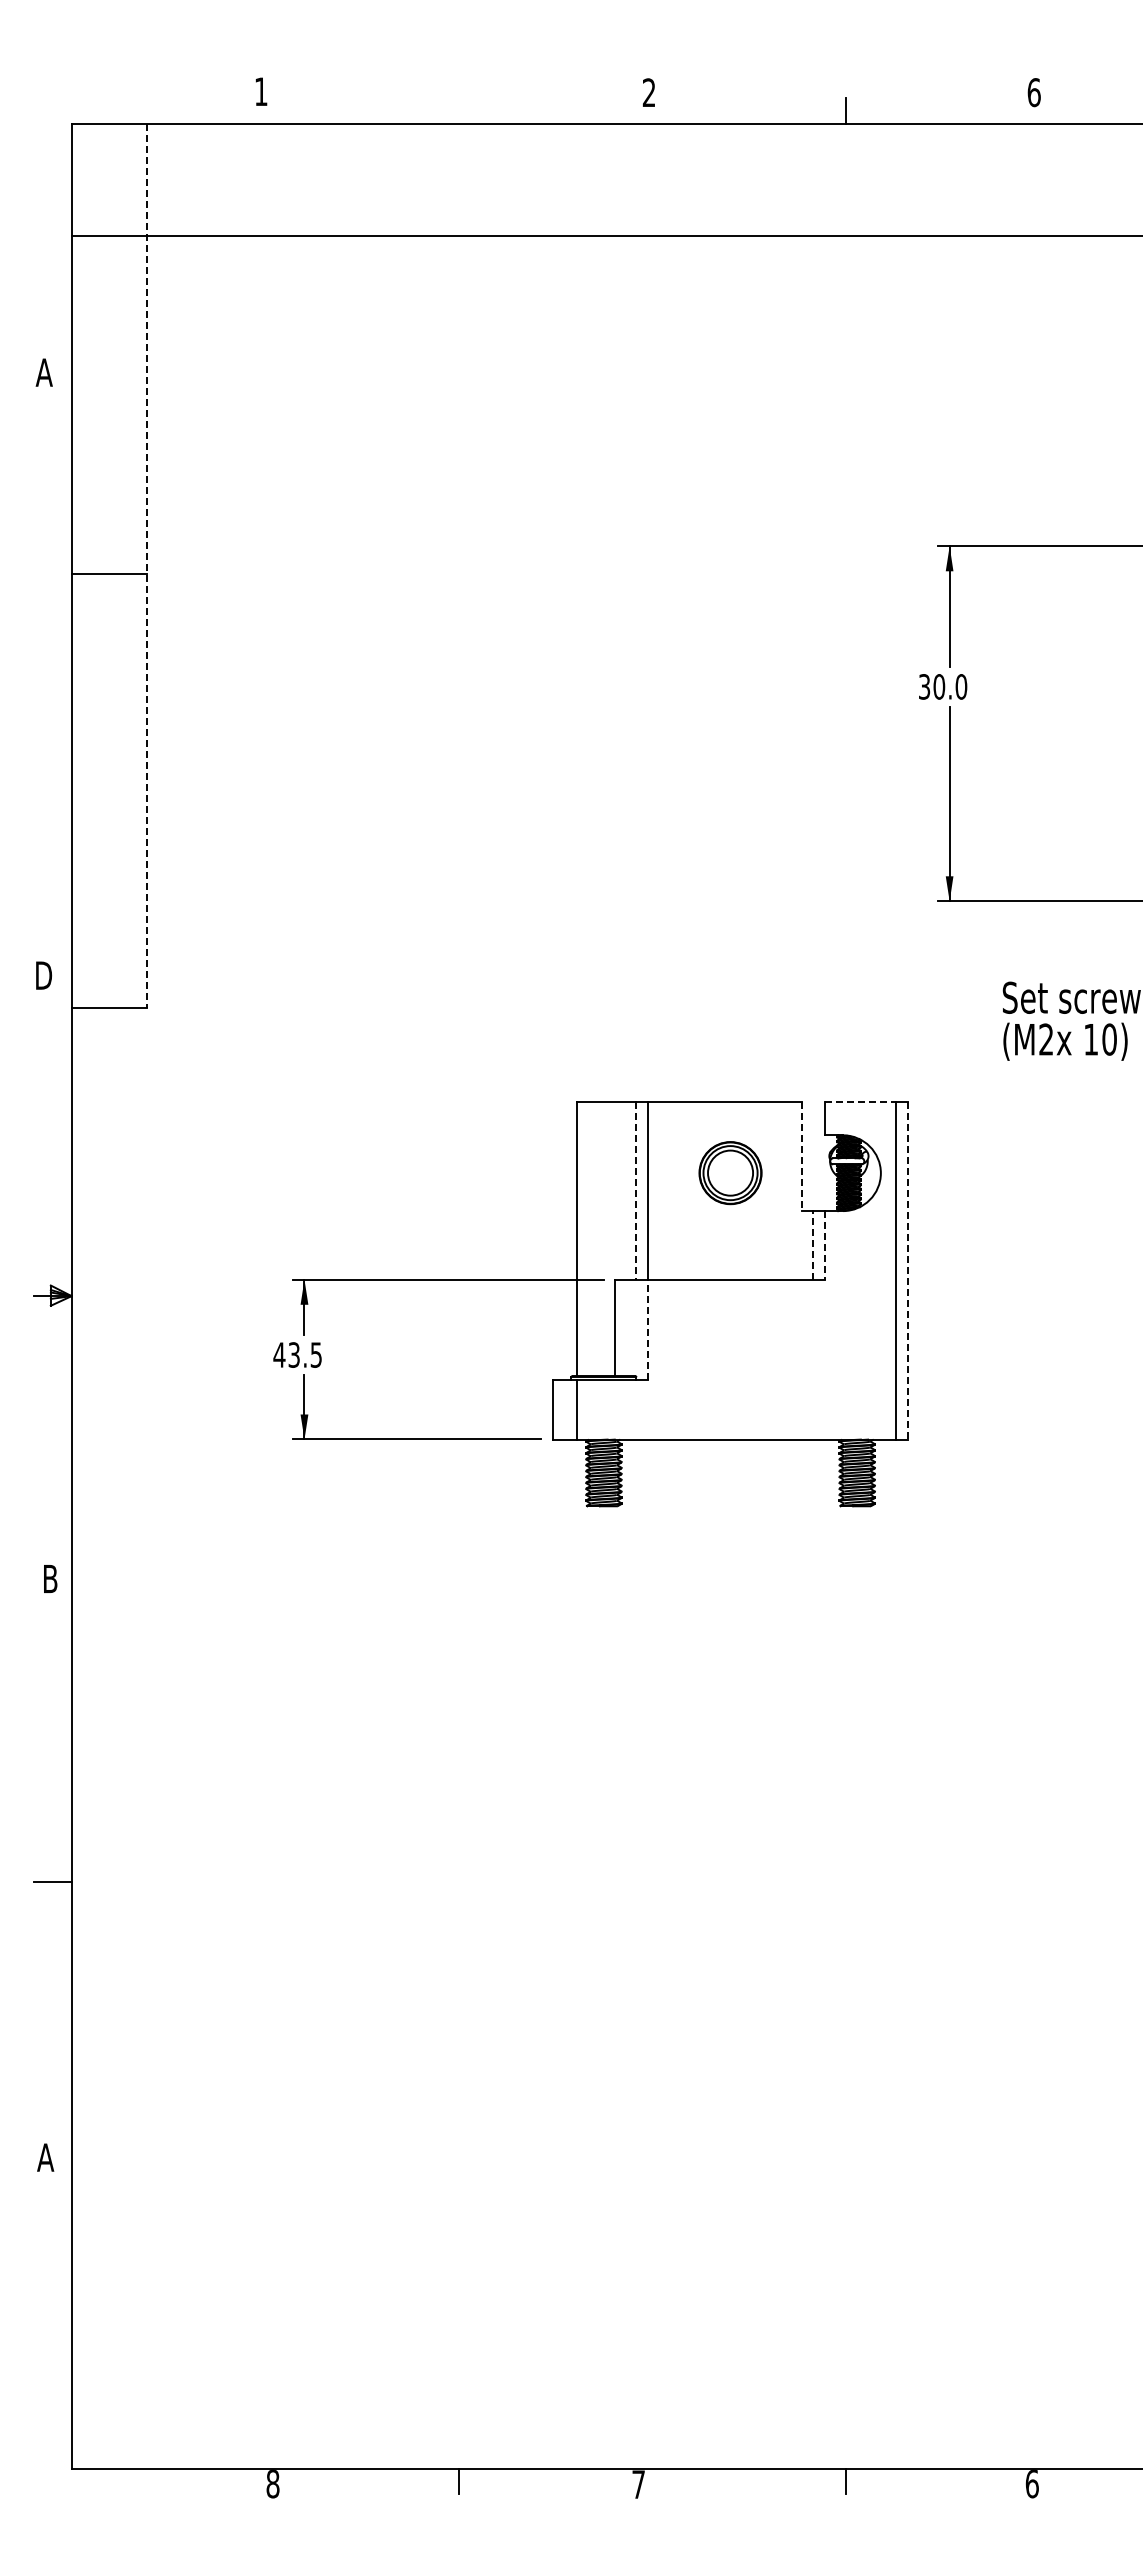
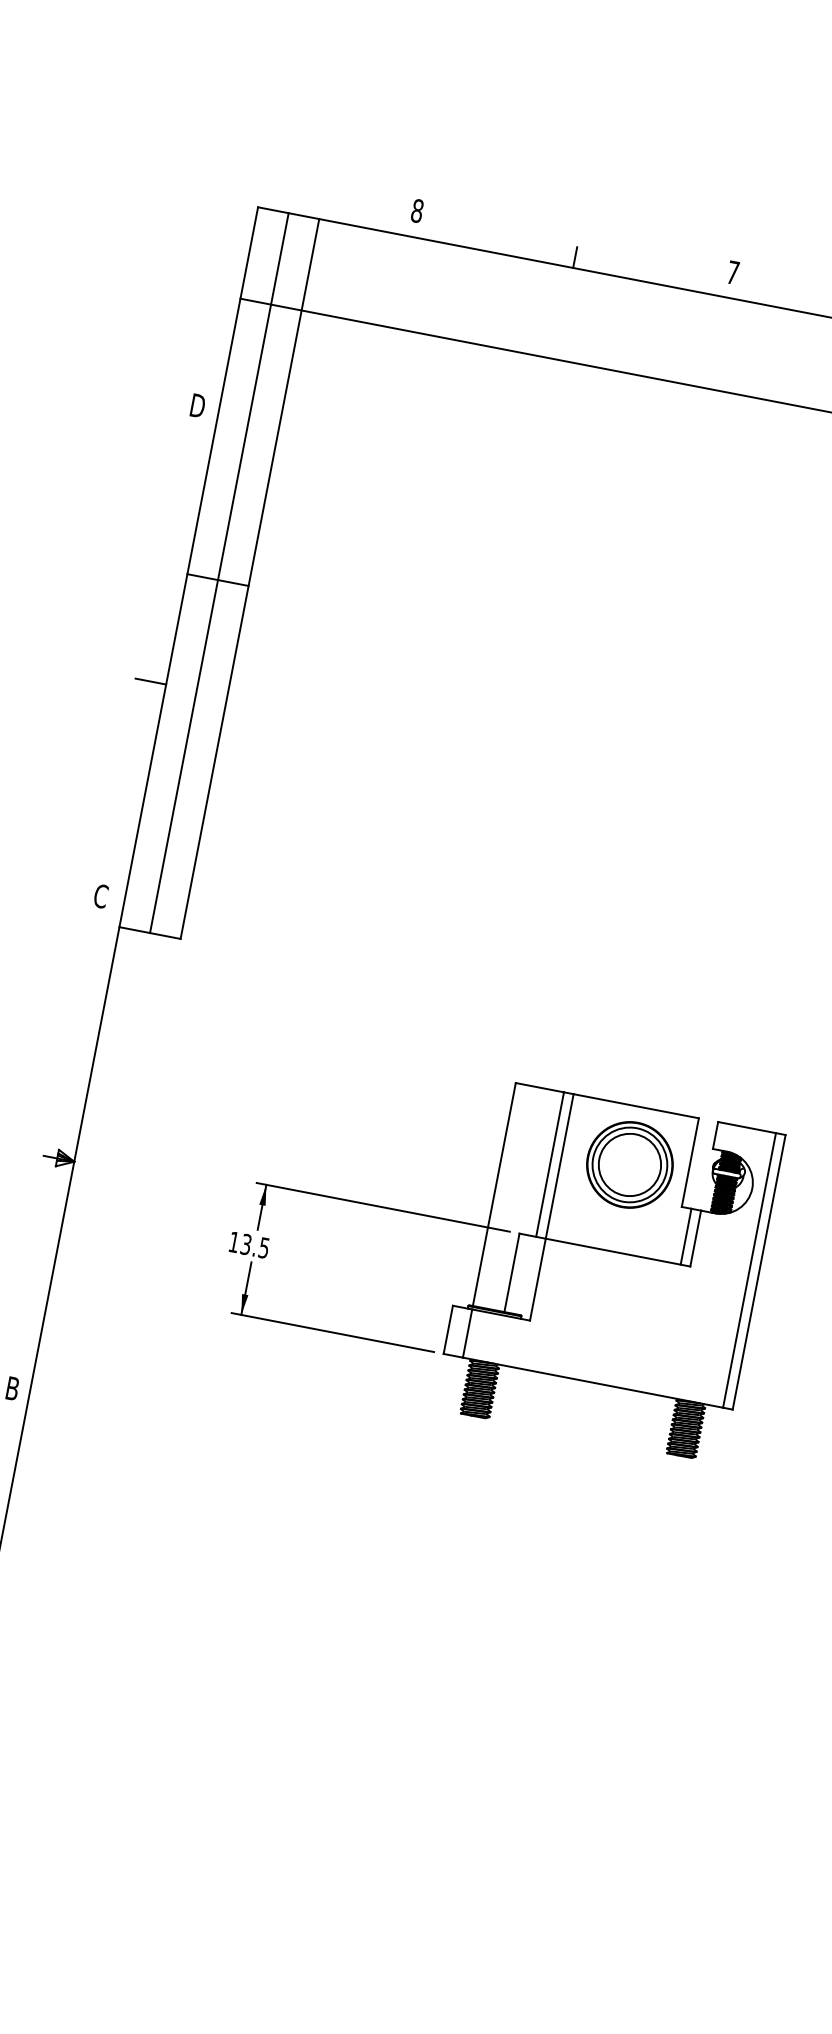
text: (260, 91) -> (416, 210), 1 -> 8
text: (648, 92) -> (732, 272), 2 -> 7
line: (458, 110) -> (575, 257), added
text: (44, 372) -> (196, 405), A -> D
line: (109, 565) -> (219, 572), added
line: (146, 566) -> (249, 579), dashed -> solid
line: (52, 709) -> (150, 681), added
text: (43, 975) -> (101, 896), D -> C
line: (860, 1102) -> (746, 1127), dashed -> solid
line: (801, 1157) -> (690, 1163), dashed -> solid
part: (730, 1172) -> (629, 1164), size x1.67
line: (635, 1190) -> (549, 1164), dashed -> solid
line: (813, 1244) -> (686, 1235), dashed -> solid
line: (825, 1245) -> (695, 1238), dashed -> solid
line: (908, 1270) -> (759, 1272), dashed -> solid
line: (647, 1329) -> (537, 1279), dashed -> solid
text: (279, 1354) -> (234, 1241), 43.5 -> 13.5

